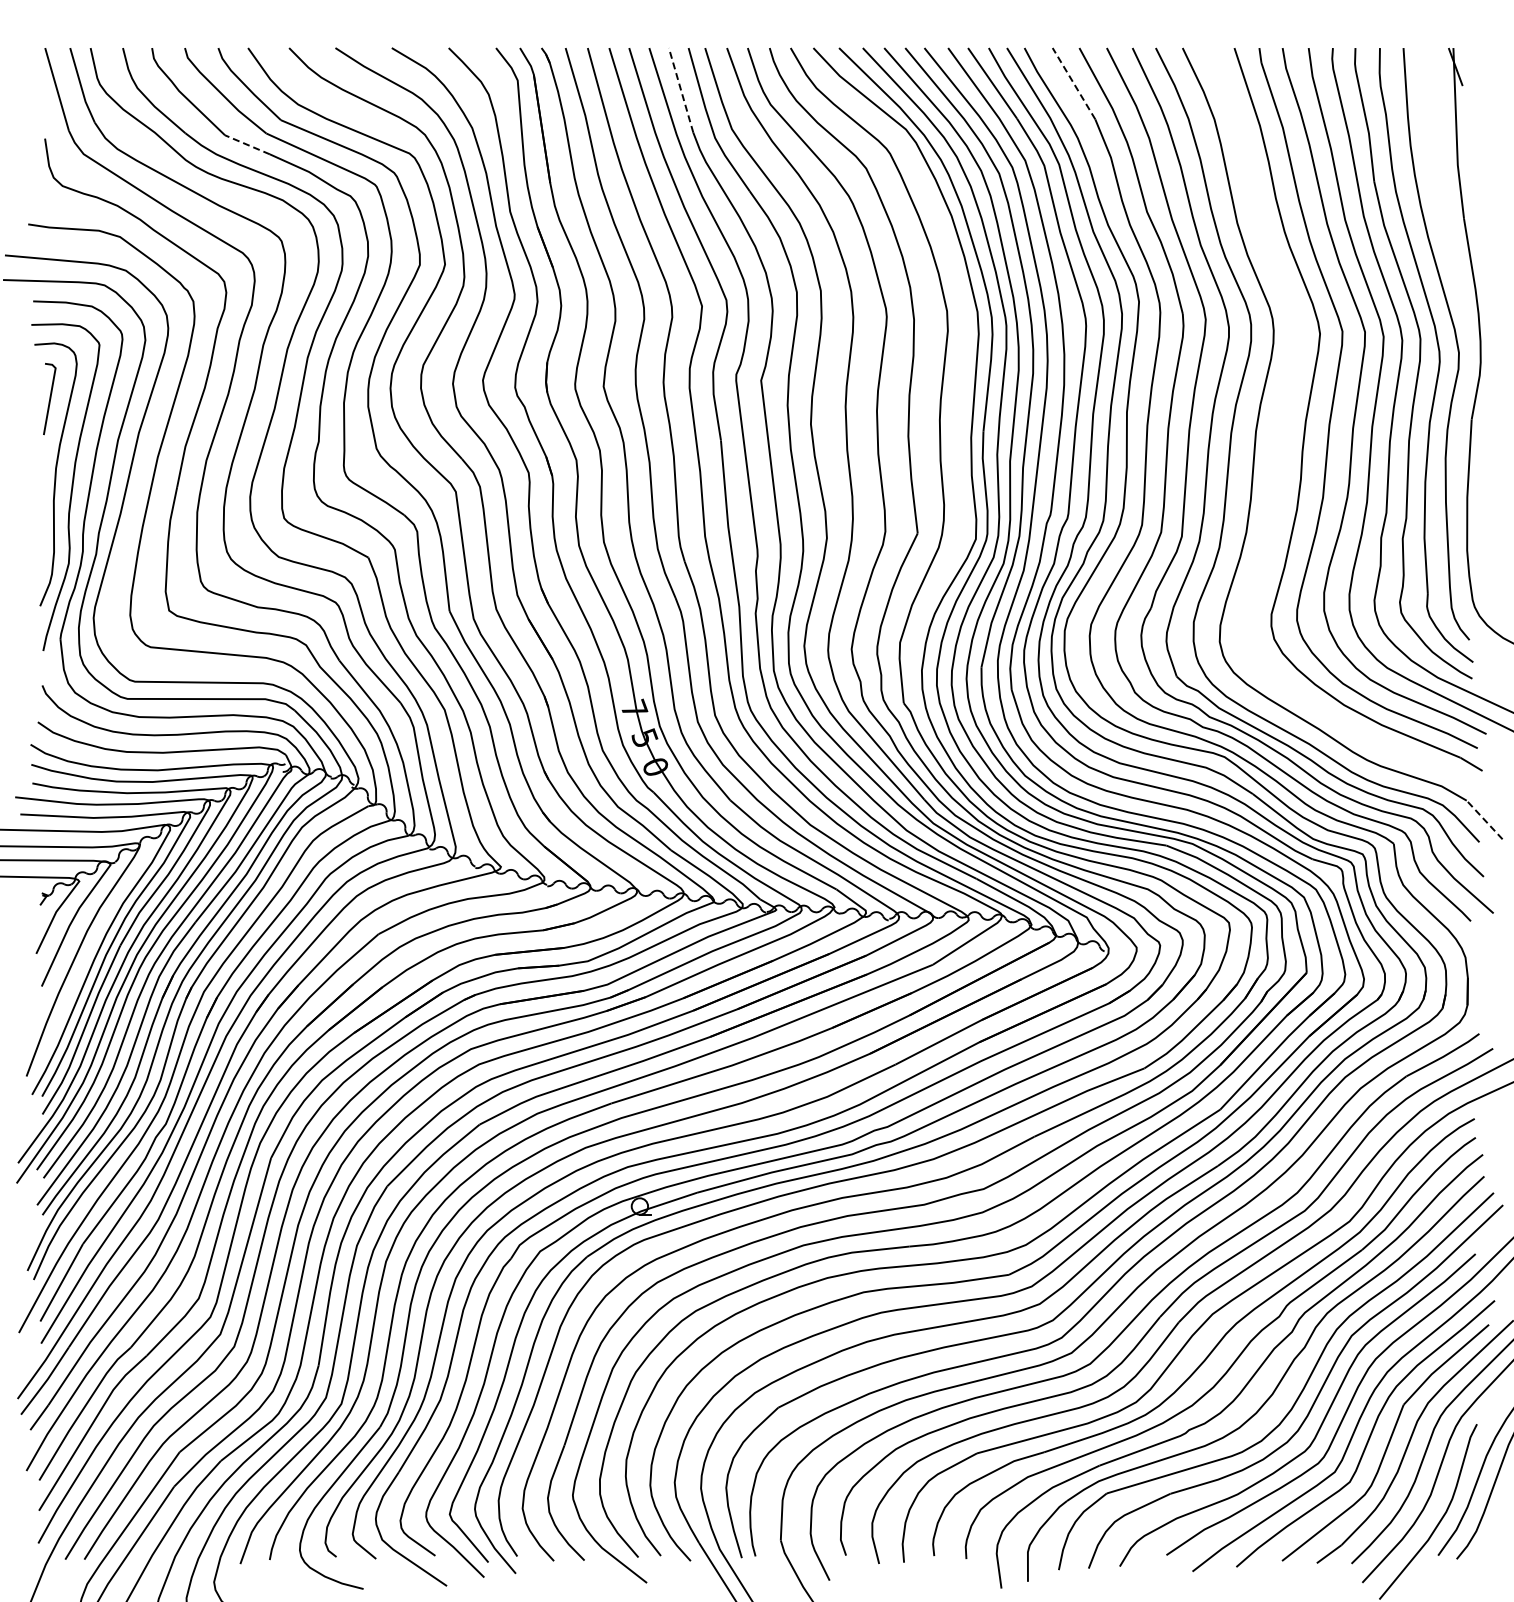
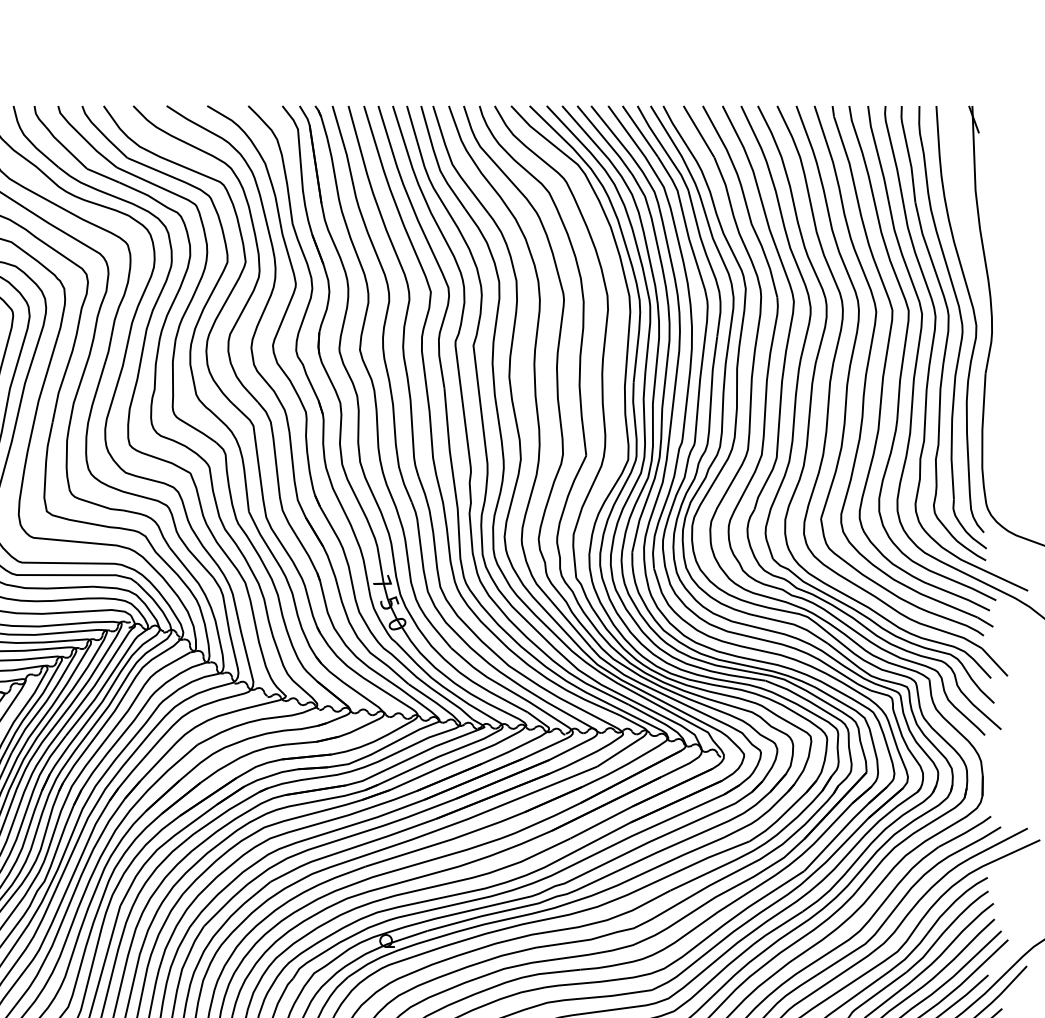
line: (1074, 83) -> (699, 131), dashed -> solid
line: (680, 89) -> (415, 135), dashed -> solid
line: (247, 144) -> (103, 175), dashed -> solid
part: (1285, 406) -> (851, 364), added
line: (1484, 819) -> (994, 661), dashed -> solid

